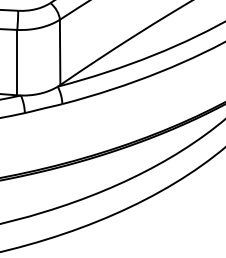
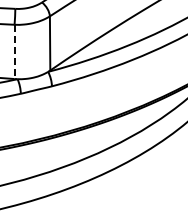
line: (17, 63) -> (14, 52), solid -> dashed

